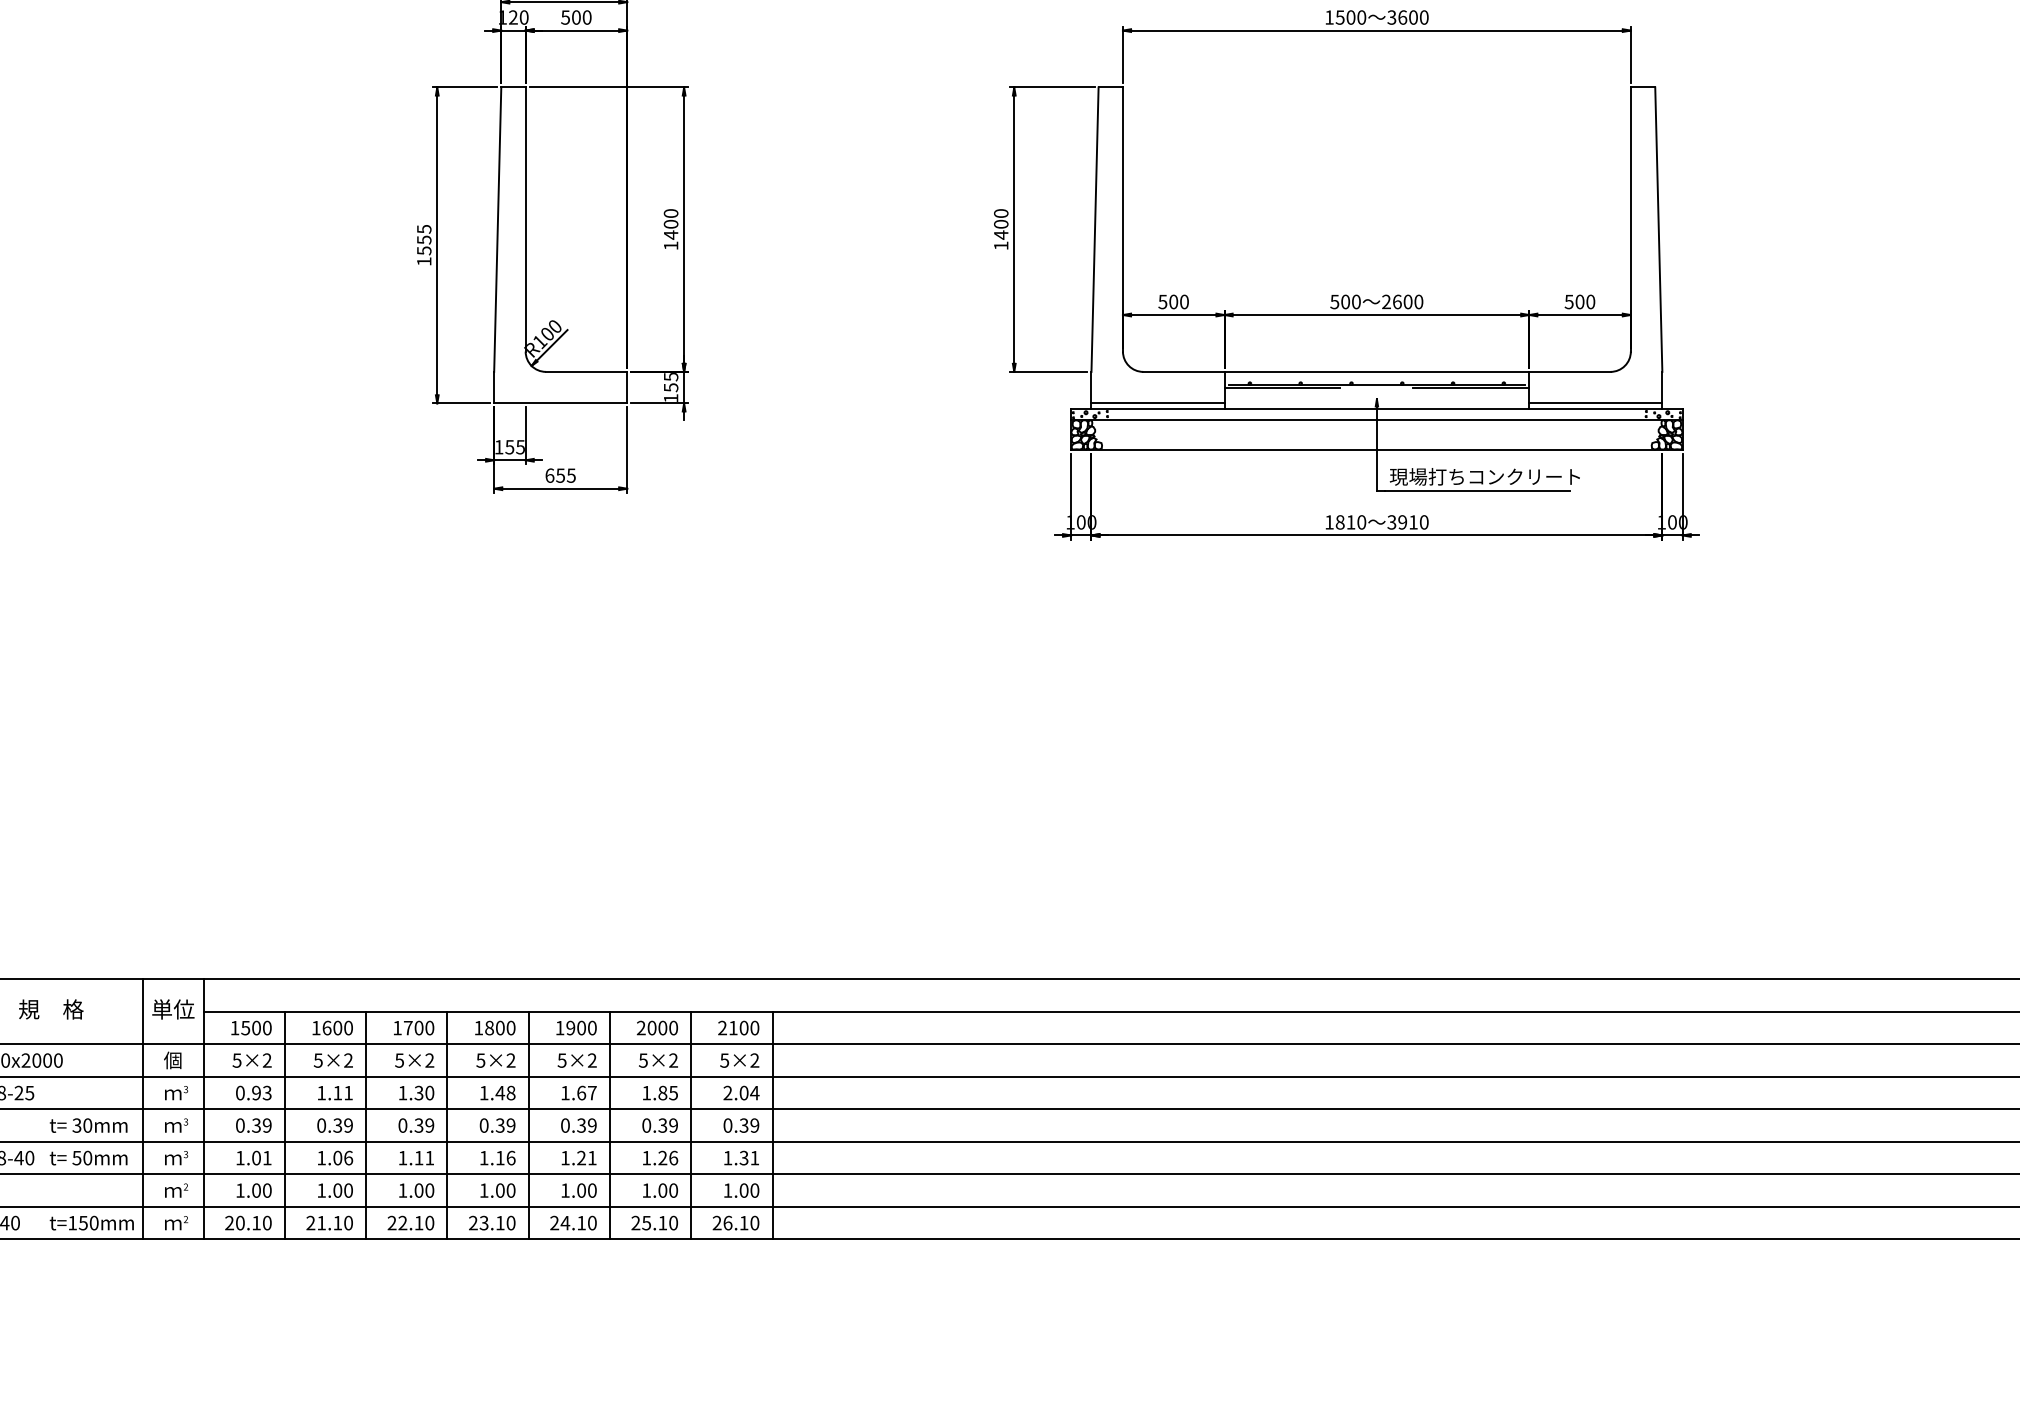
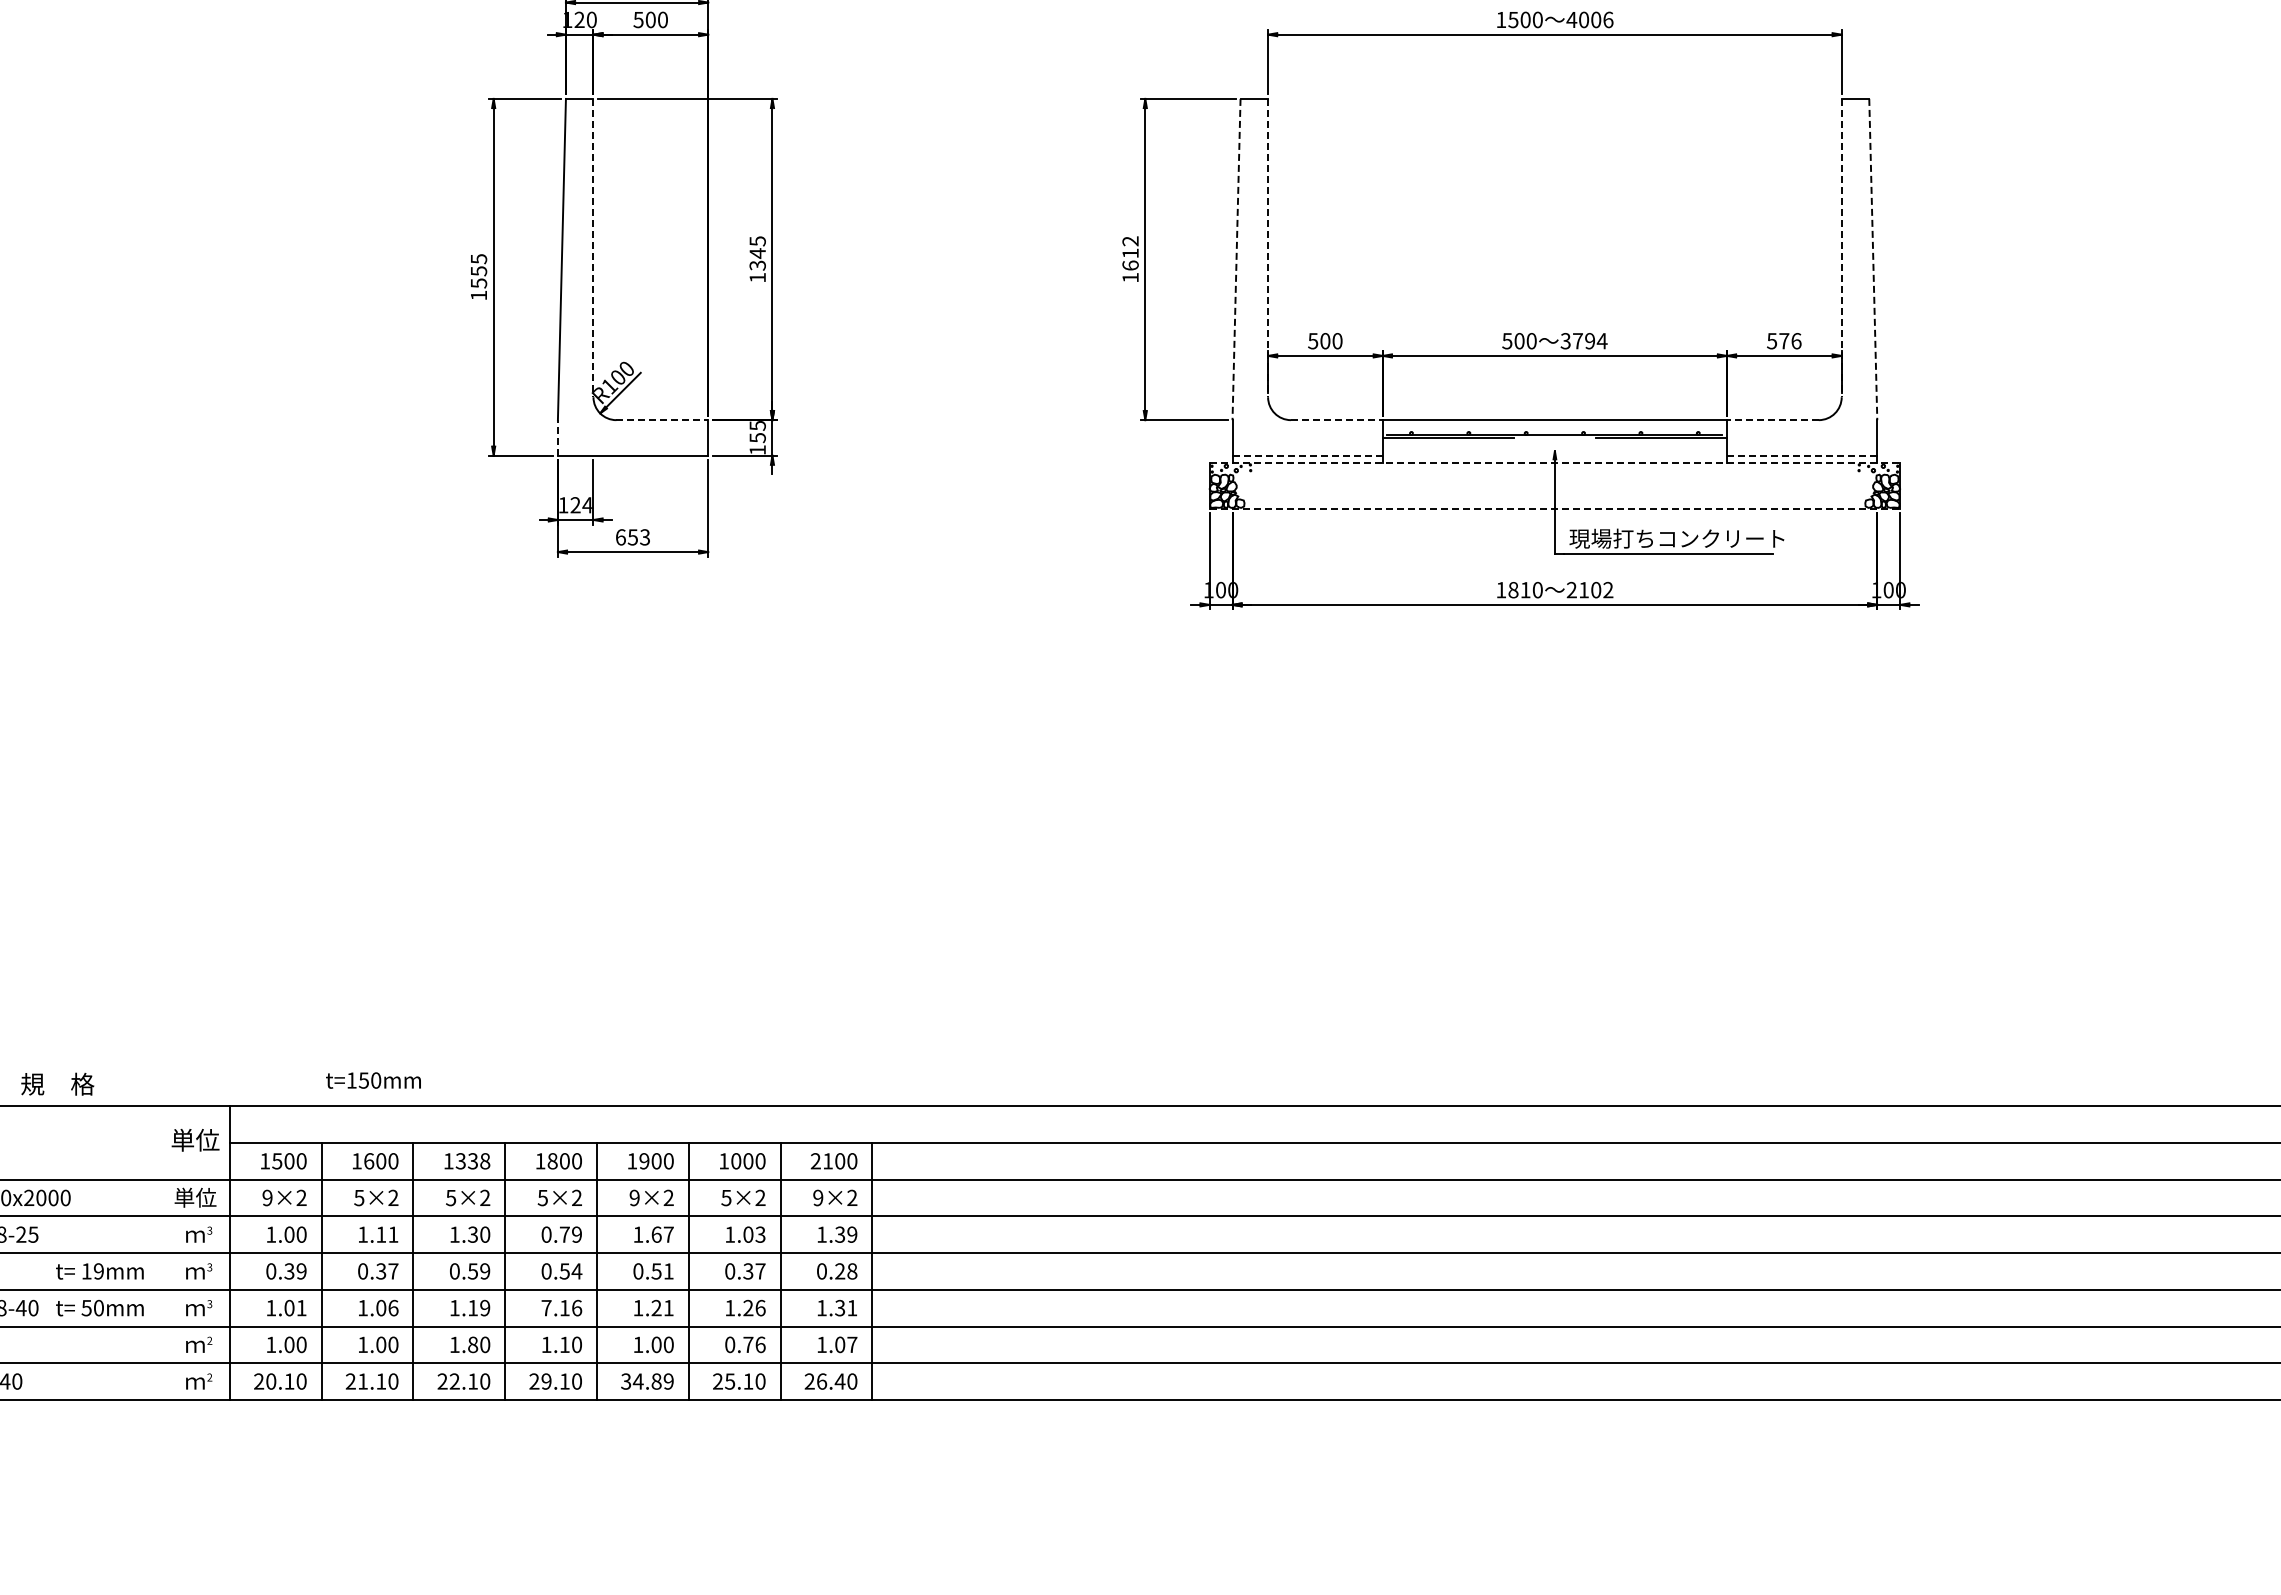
text: (1407, 17) -> (1589, 19), 3600 -> 4006
line: (525, 219) -> (593, 248), solid -> dashed
line: (1123, 219) -> (1268, 248), solid -> dashed
line: (1630, 219) -> (1841, 248), solid -> dashed
text: (670, 224) -> (757, 253), 1400 -> 1345
text: (1001, 224) -> (1130, 253), 1400 -> 1612
line: (1094, 229) -> (1236, 259), solid -> dashed
line: (1658, 229) -> (1873, 259), solid -> dashed
text: (1402, 302) -> (1583, 341), 2600 -> 3794
text: (1585, 302) -> (1790, 341), 500 -> 576
line: (586, 372) -> (662, 420), solid -> dashed
line: (1183, 372) -> (1336, 420), solid -> dashed
line: (1569, 372) -> (1772, 420), solid -> dashed
line: (493, 387) -> (557, 437), solid -> dashed
line: (1158, 403) -> (1308, 455), solid -> dashed
line: (1595, 403) -> (1801, 455), solid -> dashed
line: (1377, 409) -> (1555, 462), solid -> dashed
line: (1376, 420) -> (1554, 474), removed
text: (514, 447) -> (580, 505), 155 -> 124
line: (1377, 450) -> (1555, 508), solid -> dashed
text: (571, 474) -> (645, 536), 655 -> 653
text: (1407, 521) -> (1589, 589), 3910 -> 2102
text: (51, 1008) -> (57, 1083), moved
text: (418, 1028) -> (472, 1161), 1700 -> 1338
text: (641, 1028) -> (724, 1161), 2000 -> 1000
text: (173, 1060) -> (195, 1197), 個 -> 単位
text: (237, 1060) -> (267, 1197), 5×2 -> 9×2
text: (561, 1060) -> (634, 1197), 5×2 -> 9×2
text: (724, 1060) -> (818, 1197), 5×2 -> 9×2
text: (253, 1092) -> (286, 1234), 0.93 -> 1.00
text: (497, 1092) -> (561, 1234), 1.48 -> 0.79
text: (668, 1092) -> (754, 1234), 1.85 -> 1.03
text: (741, 1092) -> (837, 1234), 2.04 -> 1.39
line: (142, 1108) -> (160, 1252), removed
text: (82, 1125) -> (92, 1271), 30mm -> 19mm
text: (348, 1125) -> (393, 1271), 0.39 -> 0.37
text: (418, 1125) -> (472, 1271), 0.39 -> 0.59
text: (506, 1125) -> (571, 1271), 0.39 -> 0.54
text: (586, 1125) -> (662, 1271), 0.39 -> 0.51
text: (673, 1125) -> (760, 1271), 0.39 -> 0.37
text: (749, 1125) -> (846, 1271), 0.39 -> 0.28
text: (430, 1157) -> (485, 1307), 1.11 -> 1.19
text: (484, 1158) -> (546, 1308), 1.16 -> 7.16
text: (419, 1190) -> (473, 1344), 1.00 -> 1.80
text: (500, 1190) -> (564, 1344), 1.00 -> 1.10
text: (660, 1190) -> (745, 1344), 1.00 -> 0.76
text: (755, 1190) -> (852, 1344), 1.00 -> 1.07
text: (91, 1223) -> (373, 1080), moved
text: (484, 1223) -> (546, 1381), 23.10 -> 29.10
text: (573, 1223) -> (647, 1381), 24.10 -> 34.89
text: (743, 1223) -> (839, 1381), 26.10 -> 26.40

